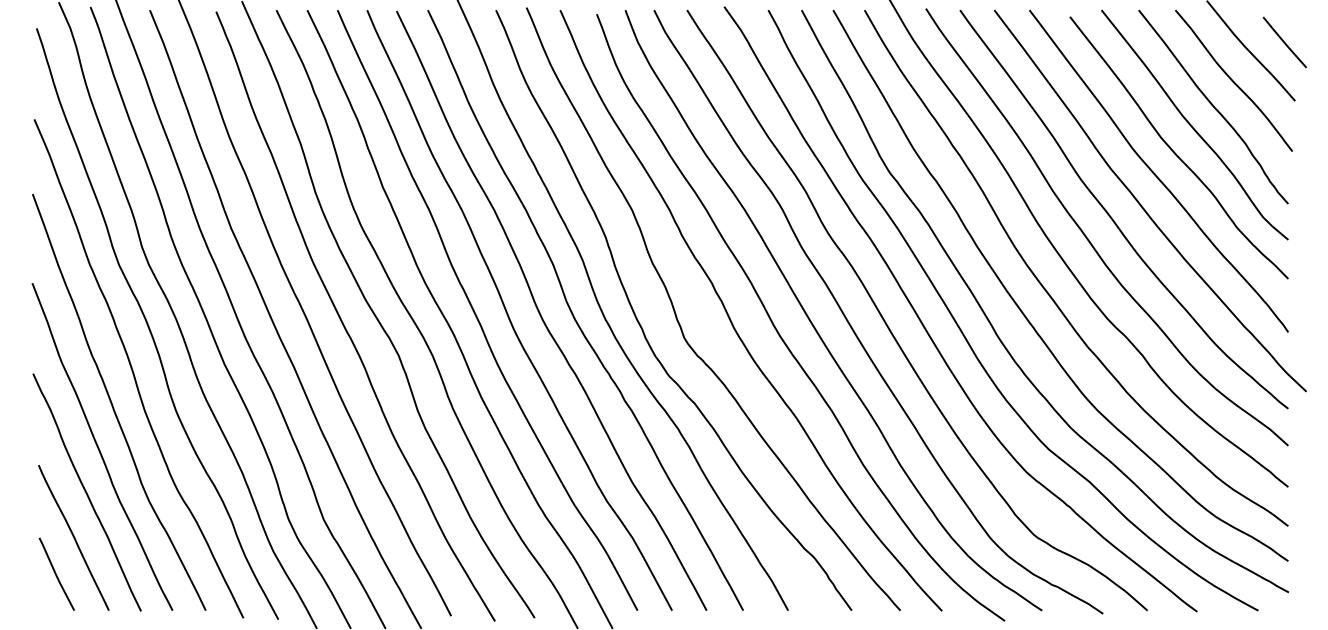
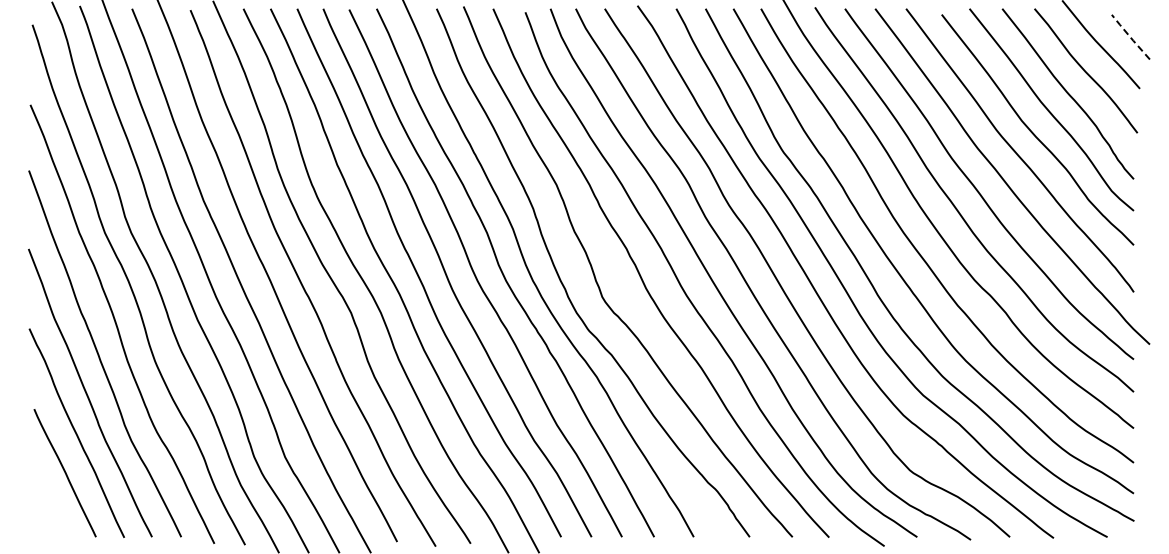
line: (1284, 42) -> (1130, 37), solid -> dashed
line: (57, 574) -> (50, 505), removed

